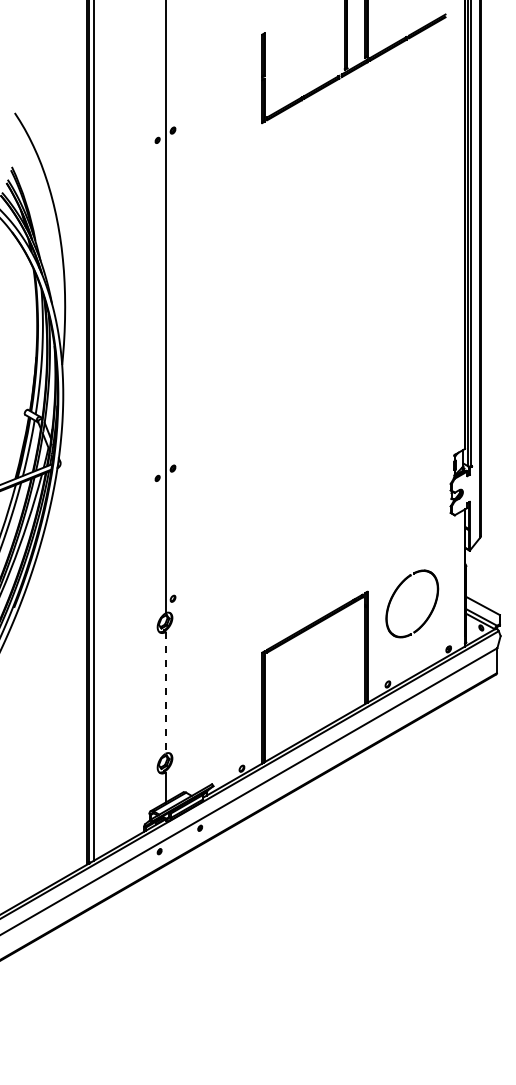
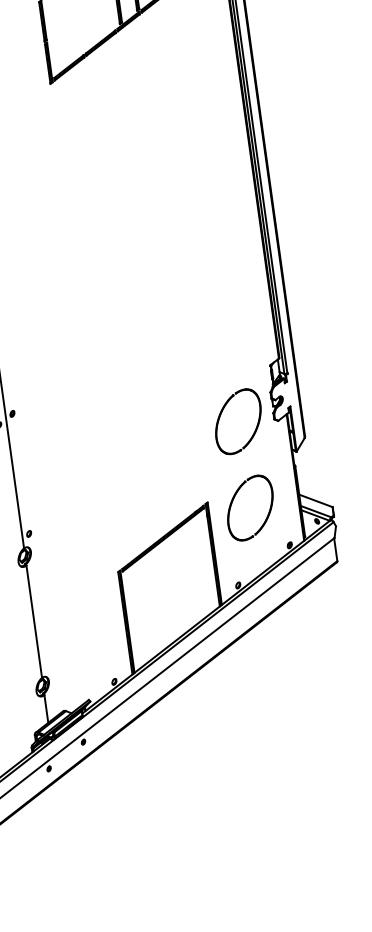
part: (396, 498) -> (222, 412), added
line: (165, 693) -> (34, 622), dashed -> solid

